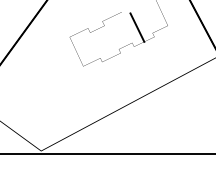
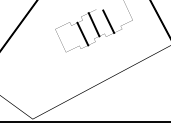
line: (118, 31) -> (93, 24), added
line: (104, 43) -> (82, 34), added

